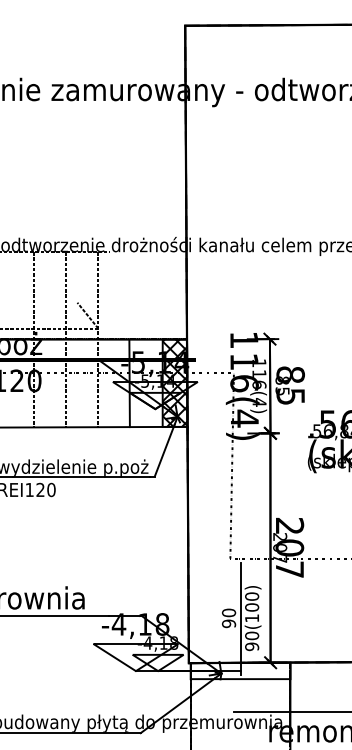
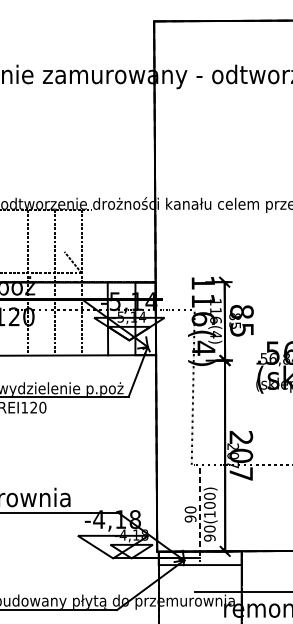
hatch: (174, 382) -> (145, 318), removed
line: (240, 619) -> (200, 515), solid -> dashed

